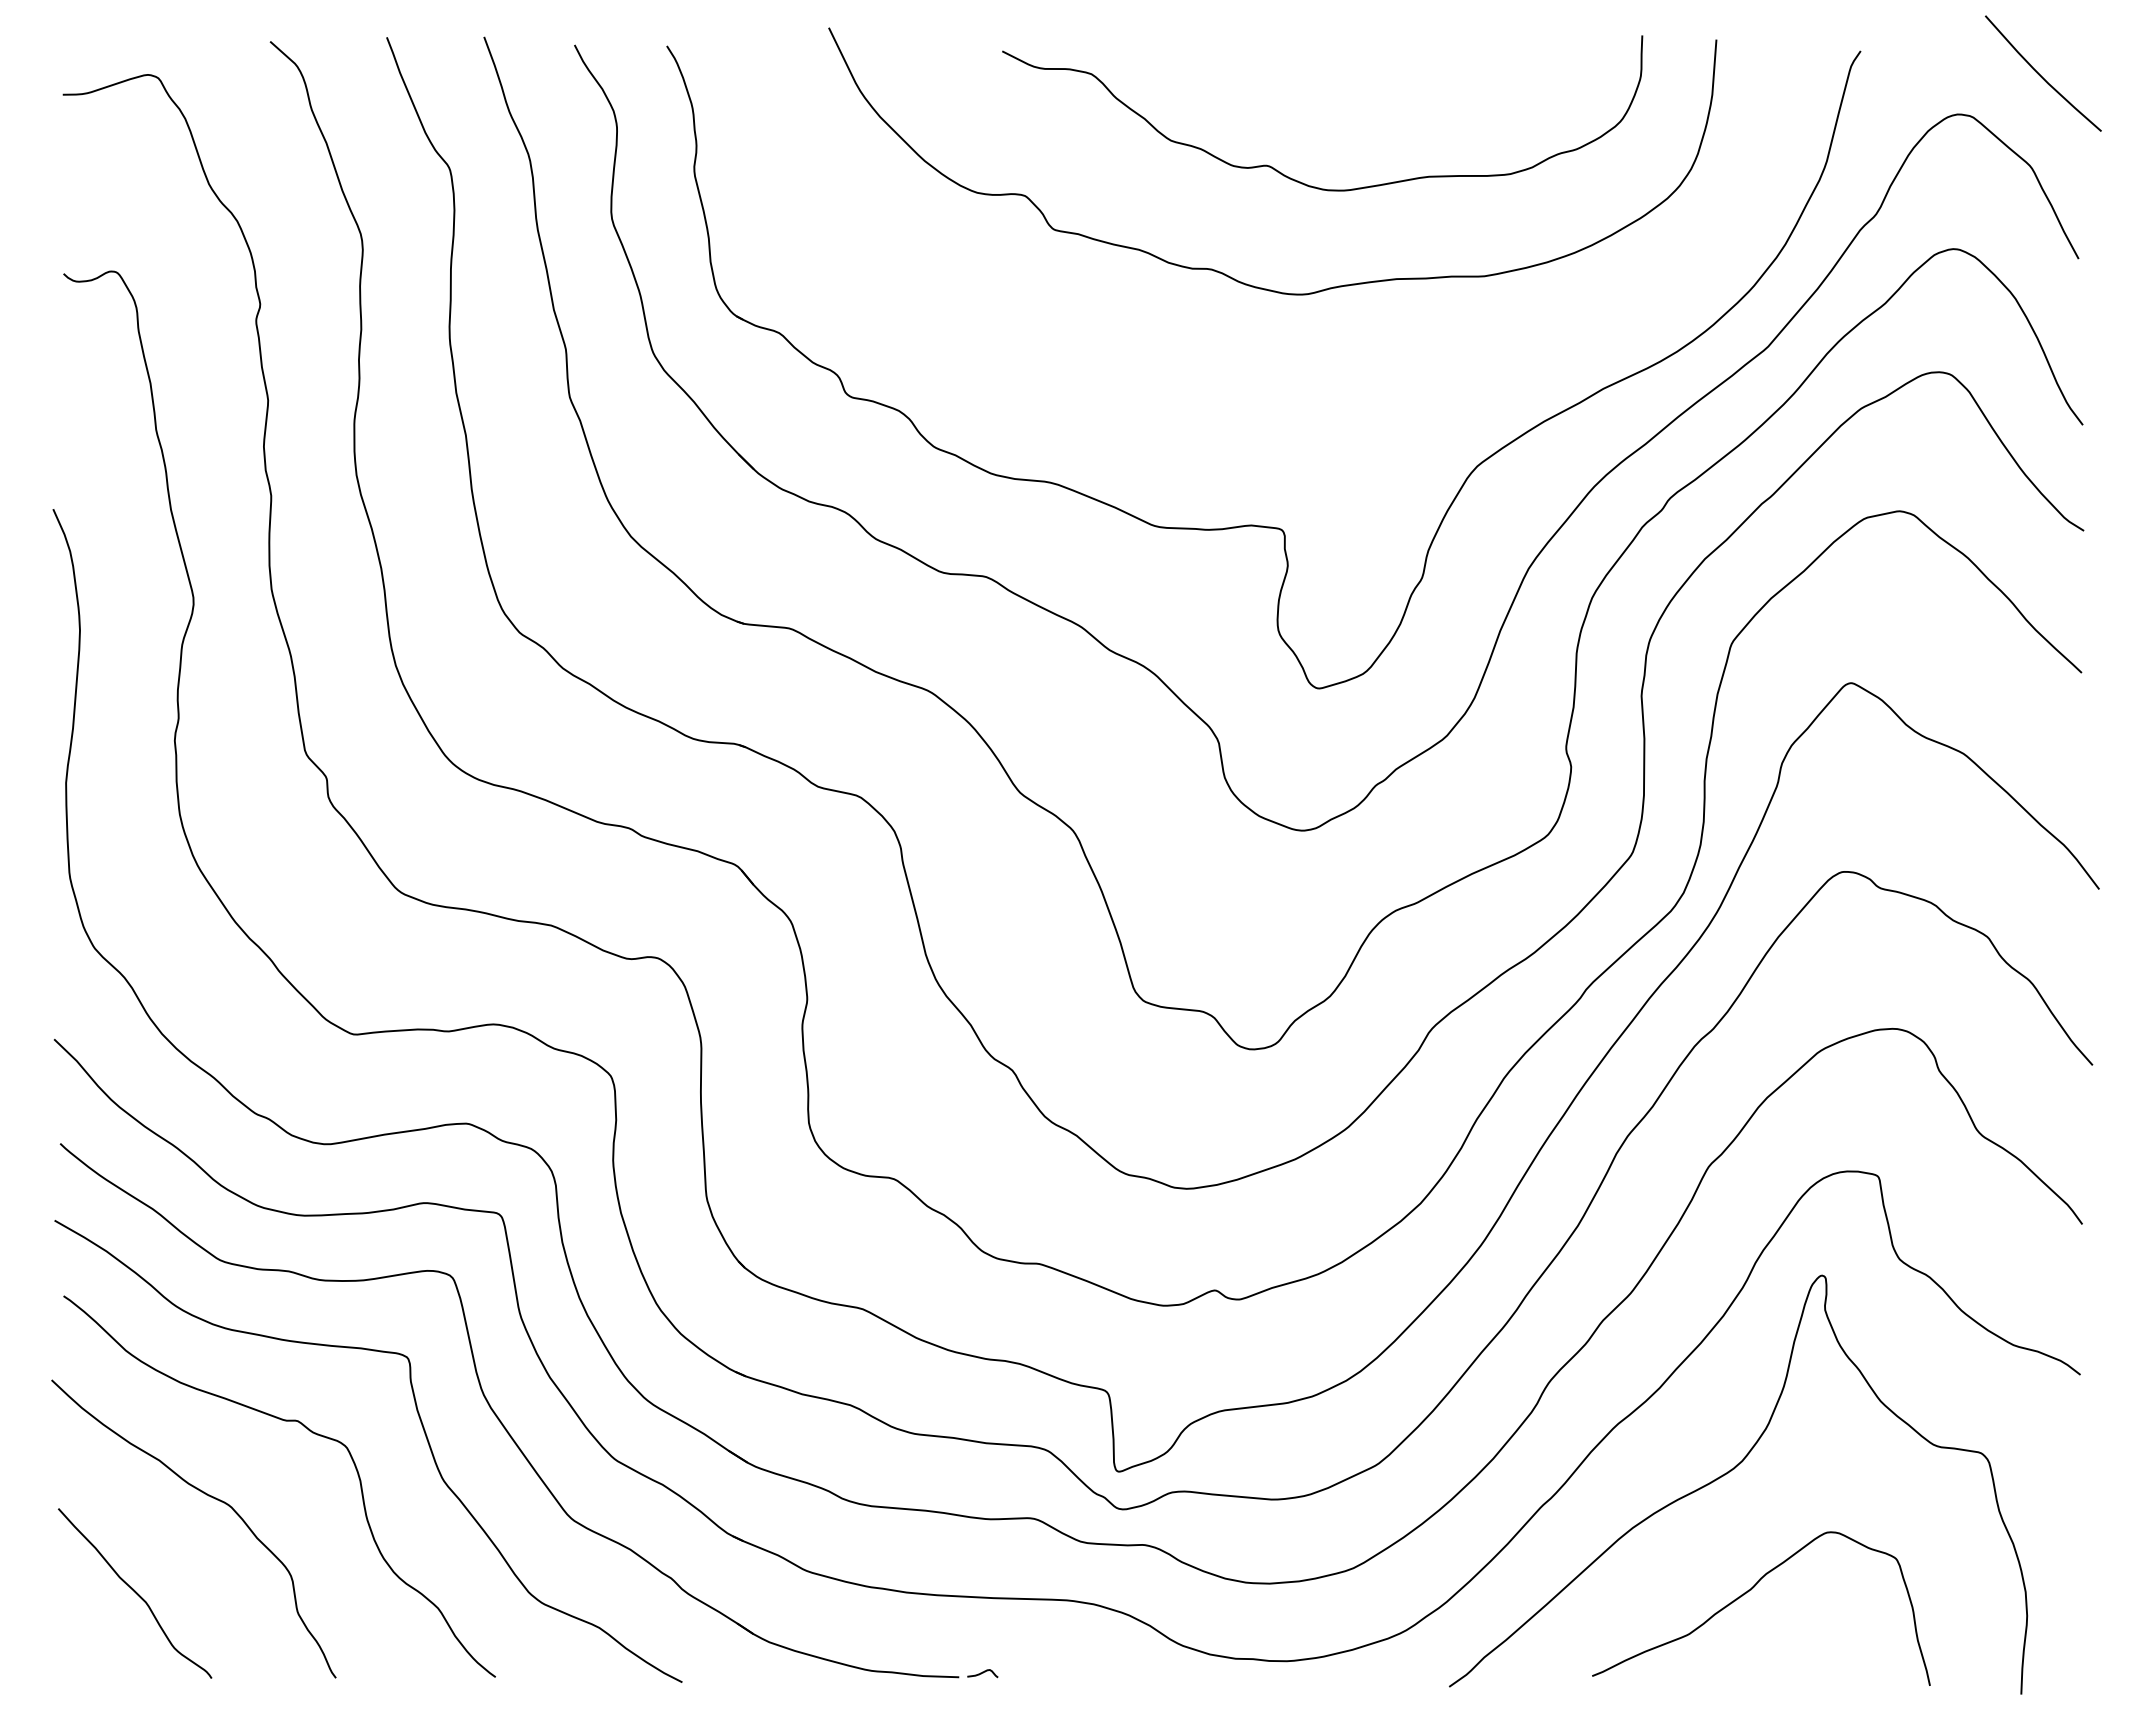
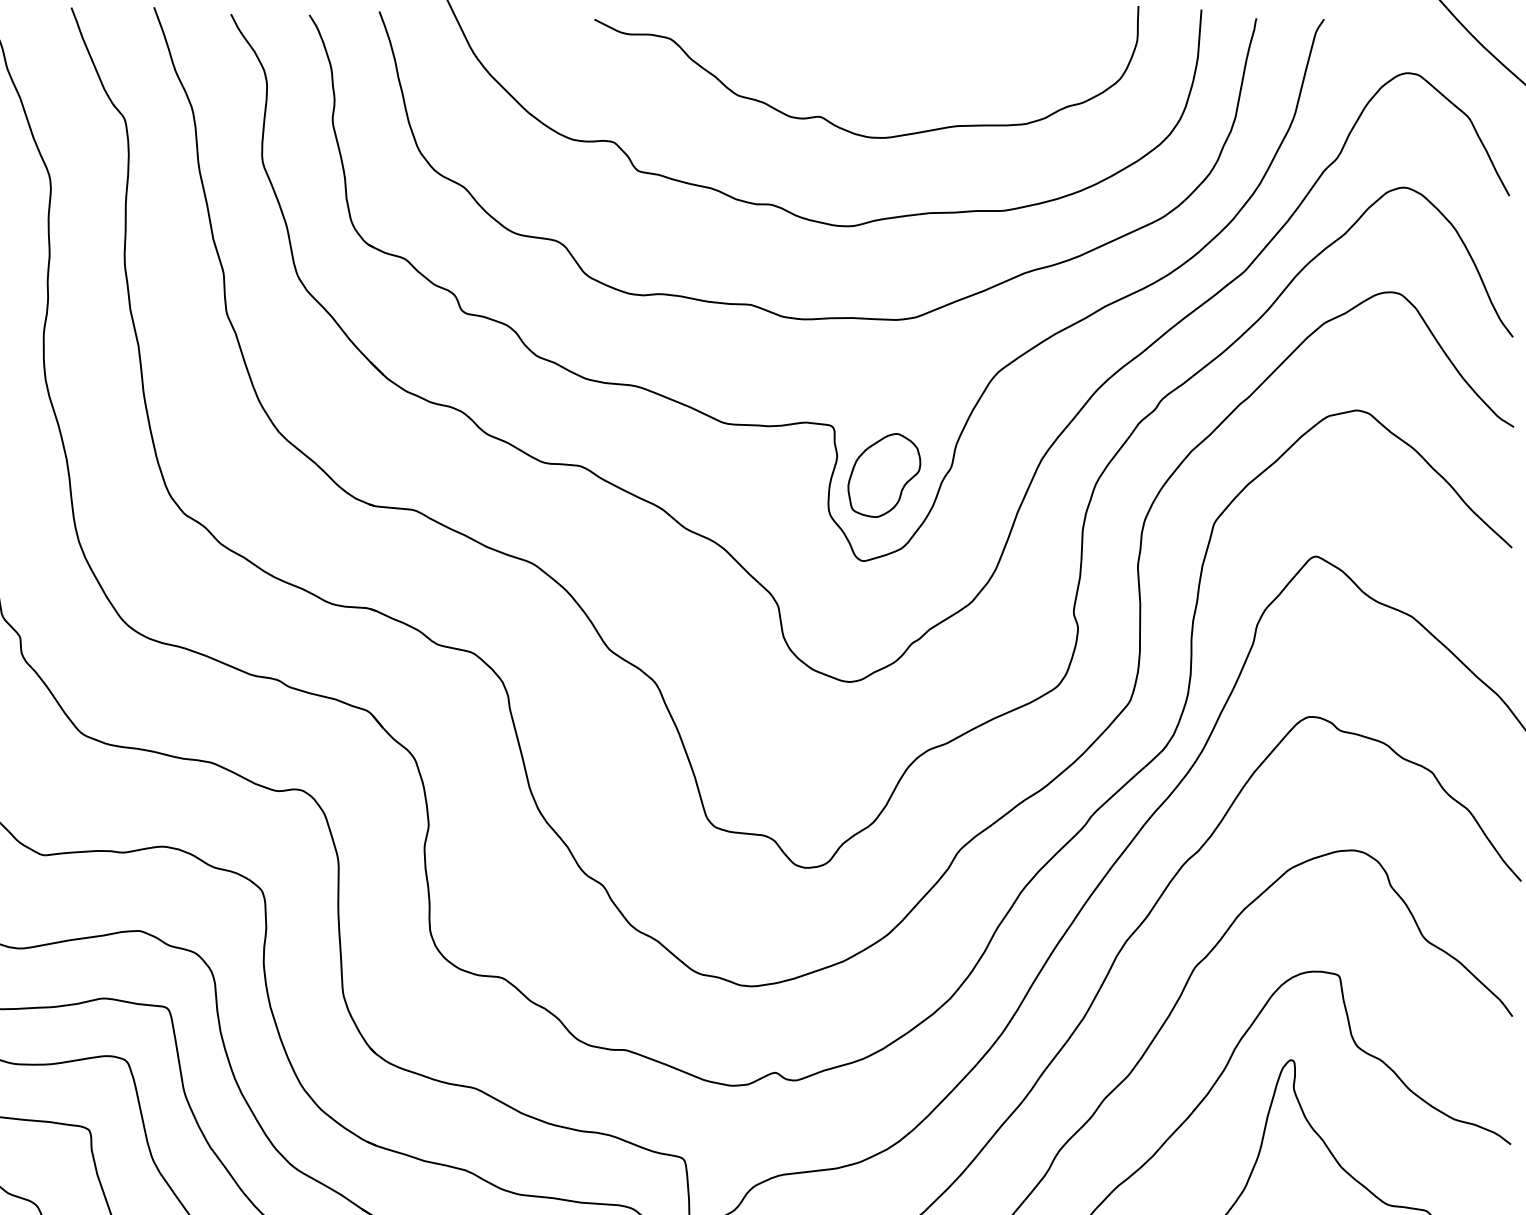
curve: (1279, 401) -> (830, 317), added
part: (1343, 587) -> (884, 475), added

